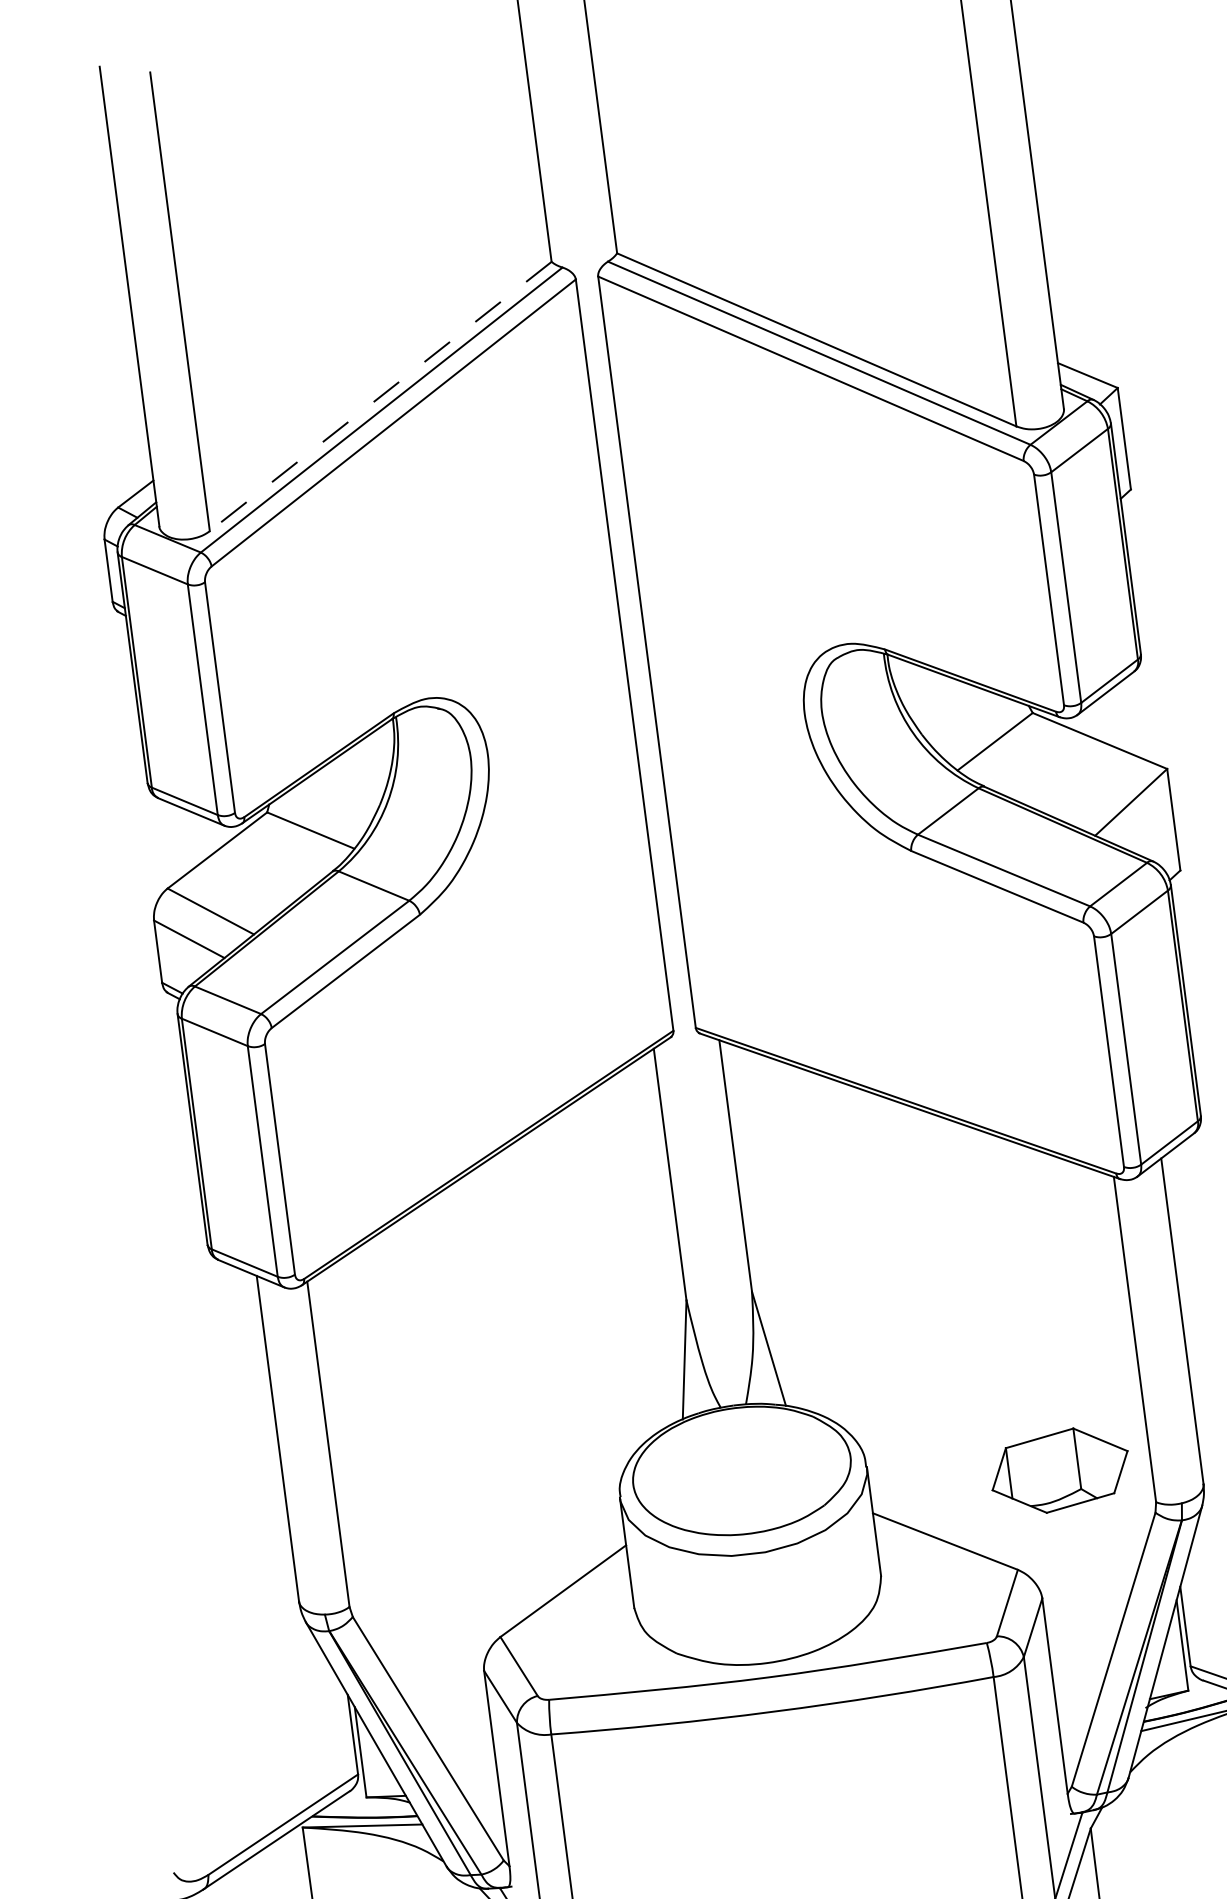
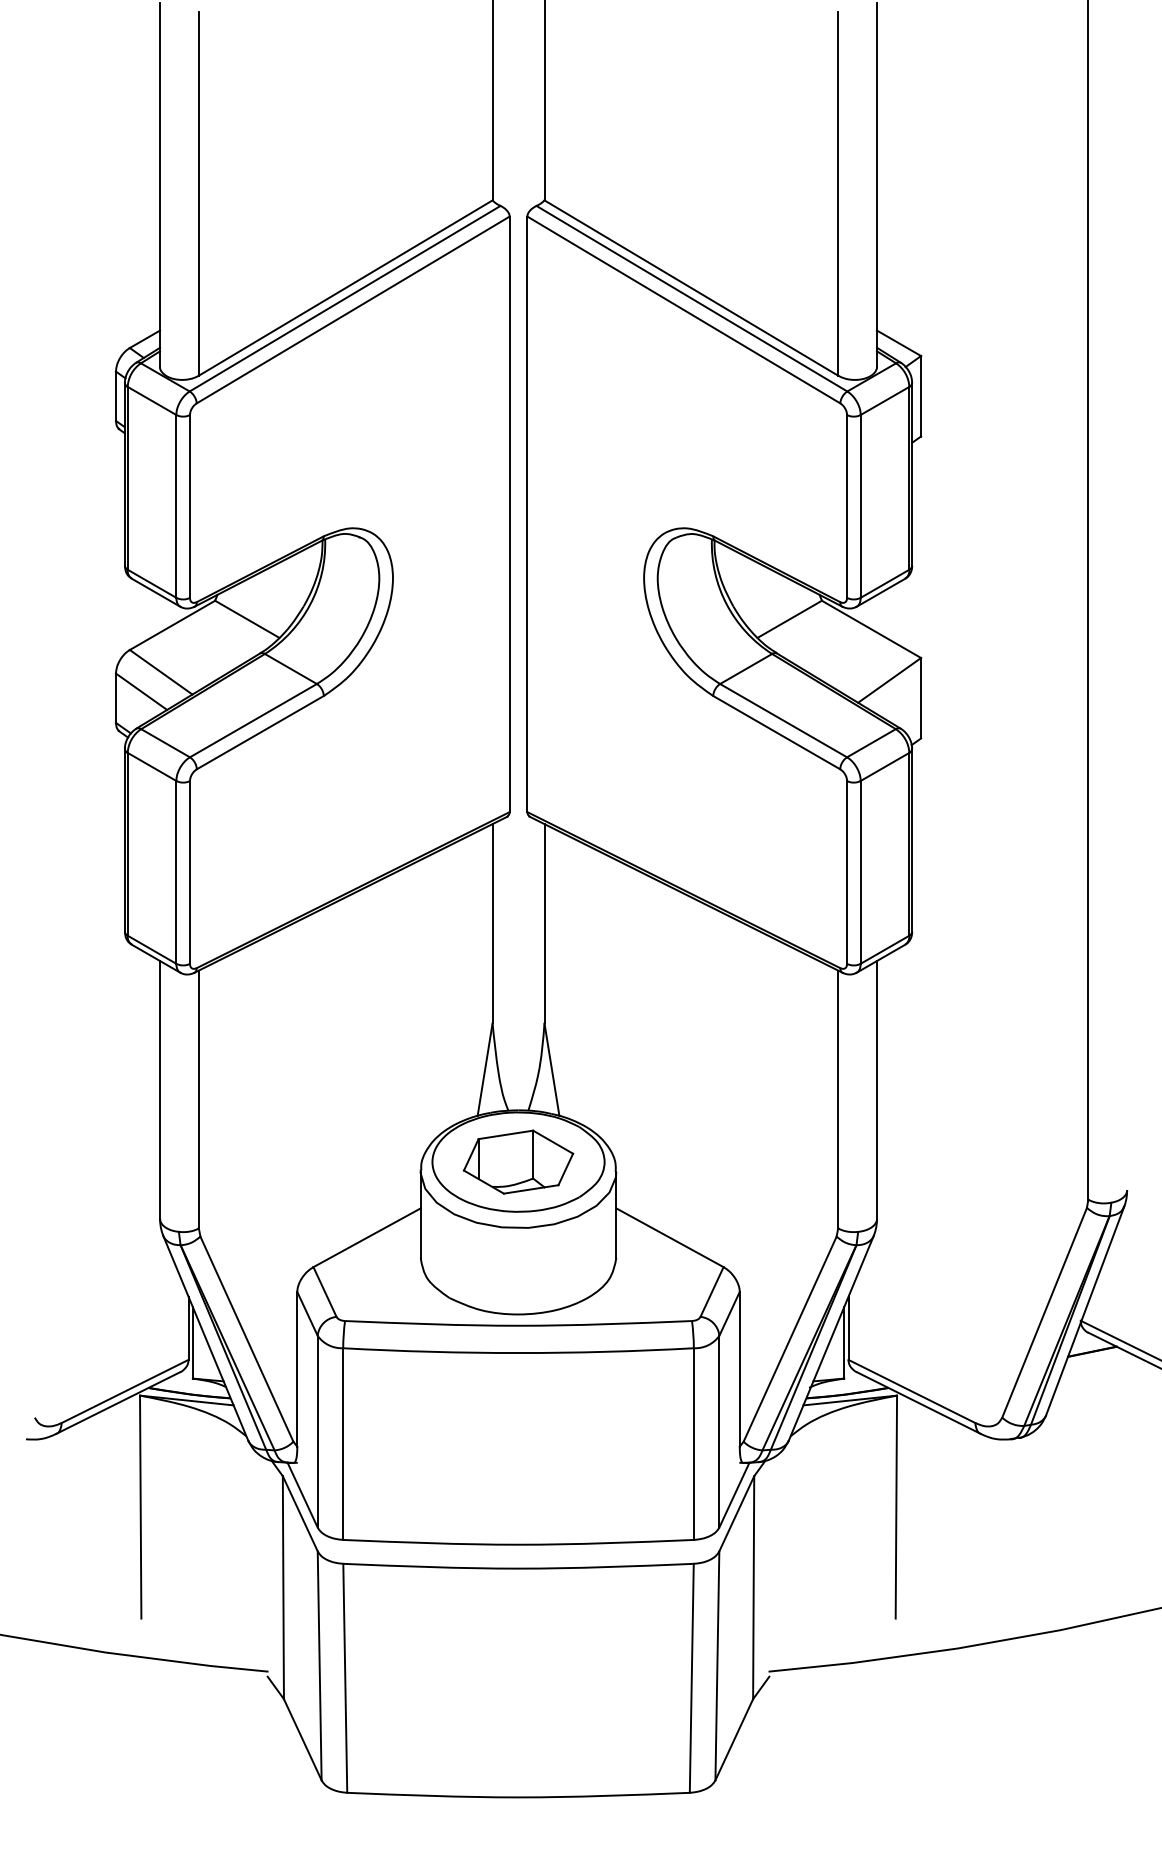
line: (380, 397) -> (345, 288), dashed -> solid
part: (1059, 1469) -> (518, 1161), moved

